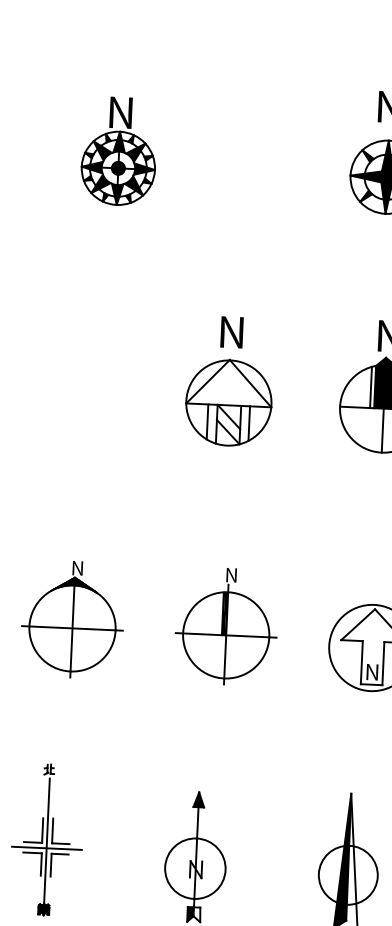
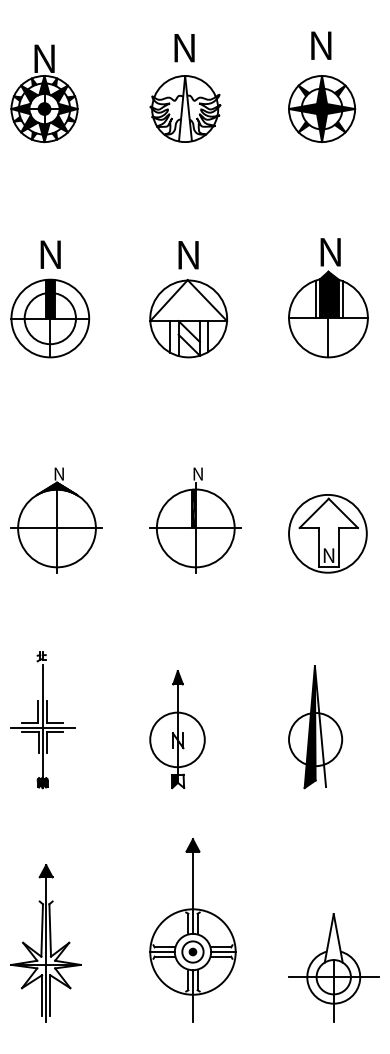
part: (236, 147) -> (185, 88), added
part: (119, 151) -> (44, 93), moved
part: (76, 374) -> (50, 299), added

